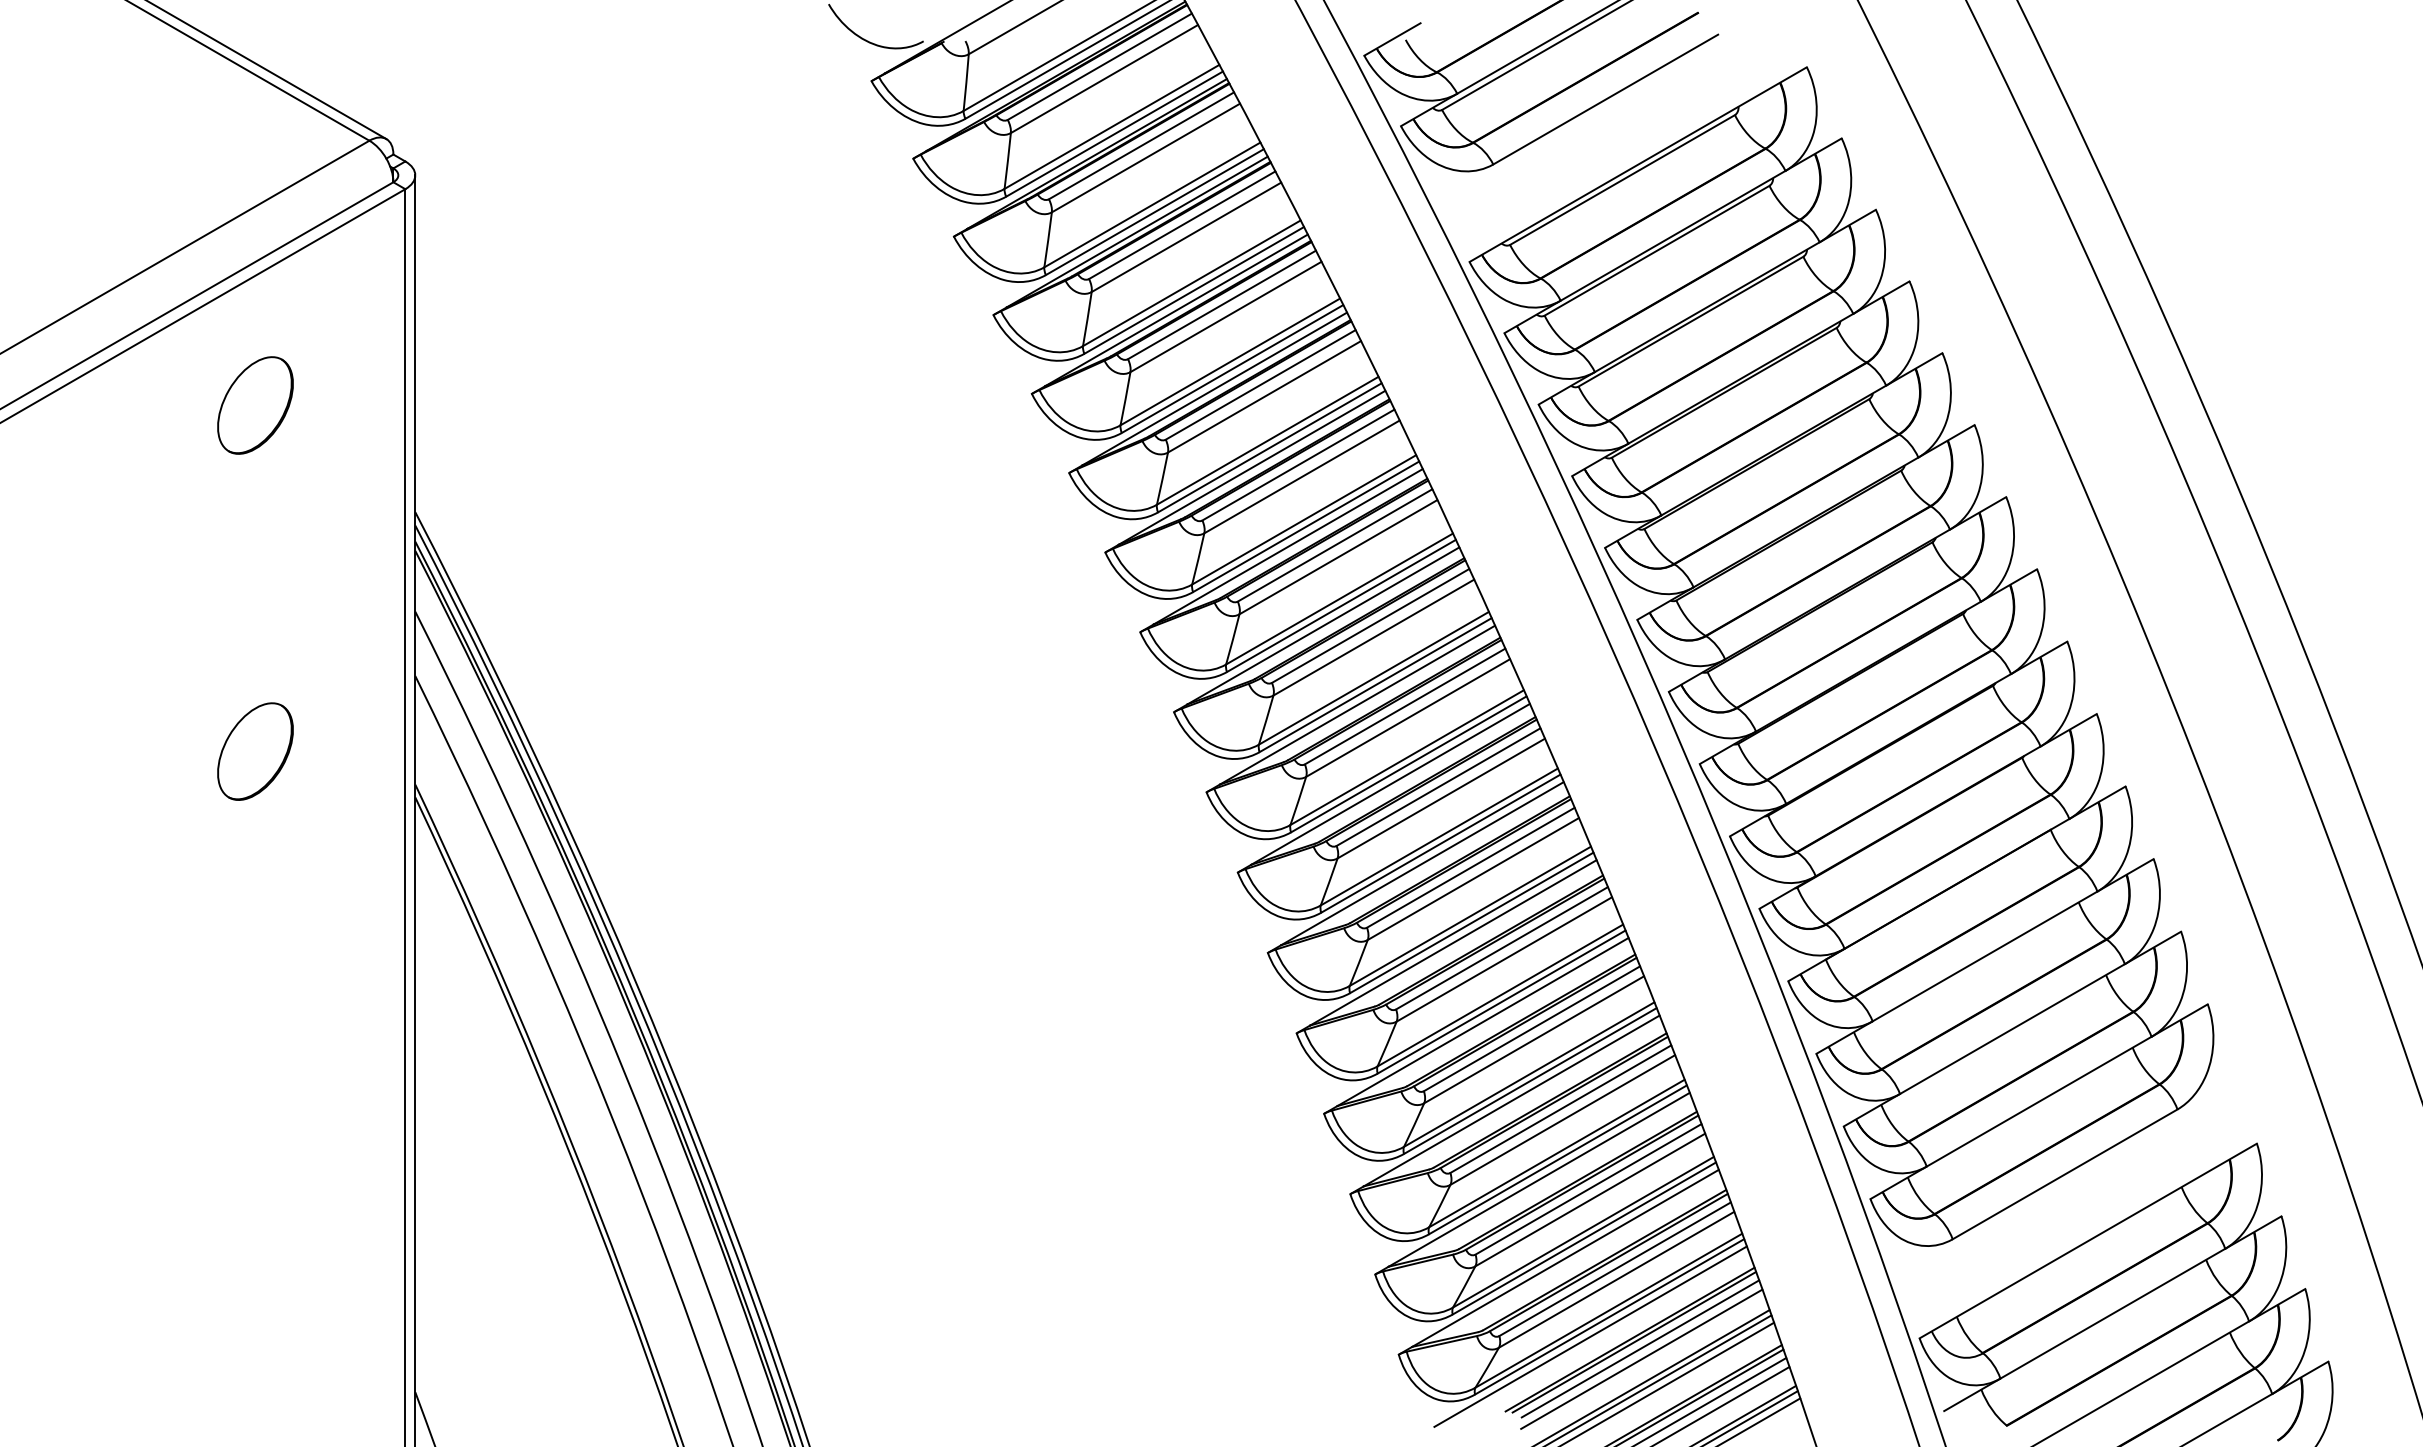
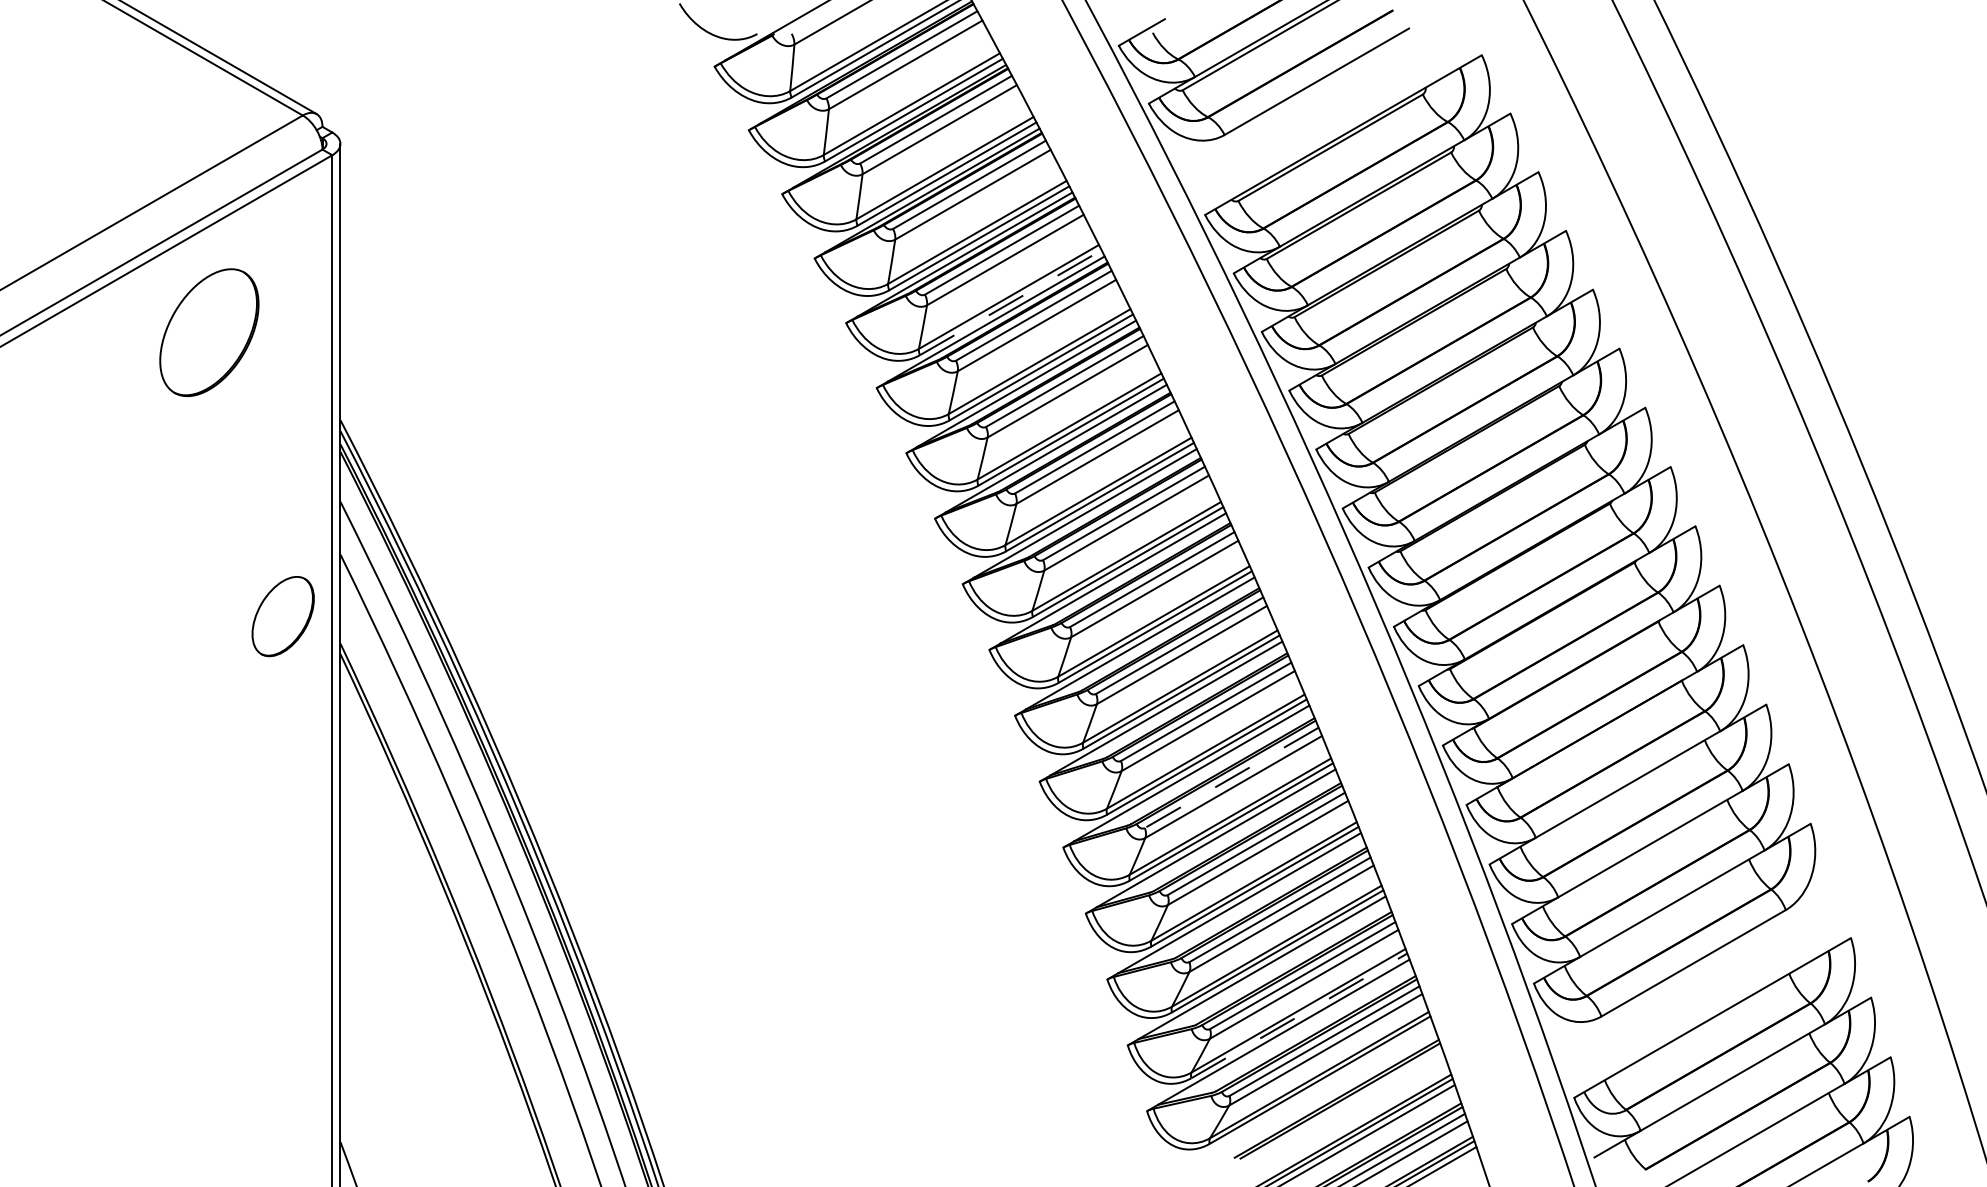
line: (1232, 369) -> (1010, 303), solid -> dashed
part: (255, 405) -> (209, 332), size x1.6
part: (255, 751) -> (283, 616), moved
line: (1501, 948) -> (1231, 778), solid -> dashed
line: (1584, 1238) -> (1299, 1015), solid -> dashed
line: (1590, 1336) -> (1304, 1096), removed
line: (1640, 1348) -> (1345, 1106), removed
line: (1641, 1358) -> (1346, 1114), removed

